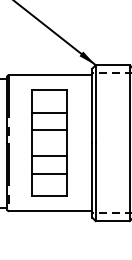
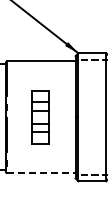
part: (48, 143) -> (39, 117), size x0.6
line: (50, 211) -> (41, 173), solid -> dashed

